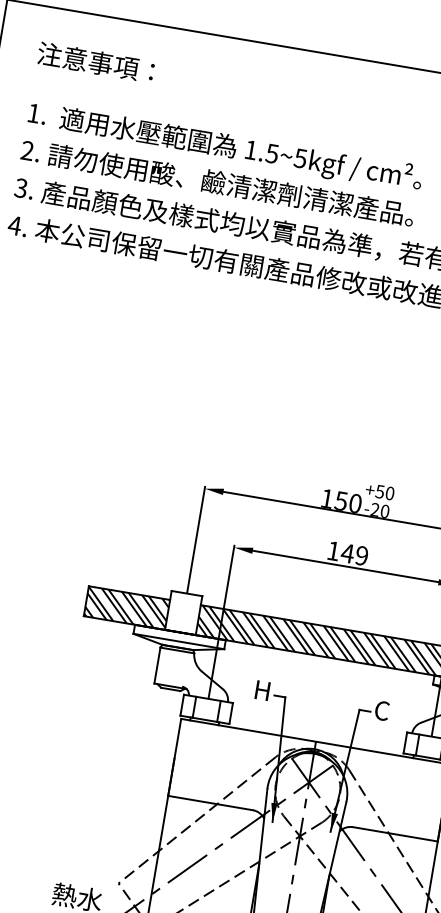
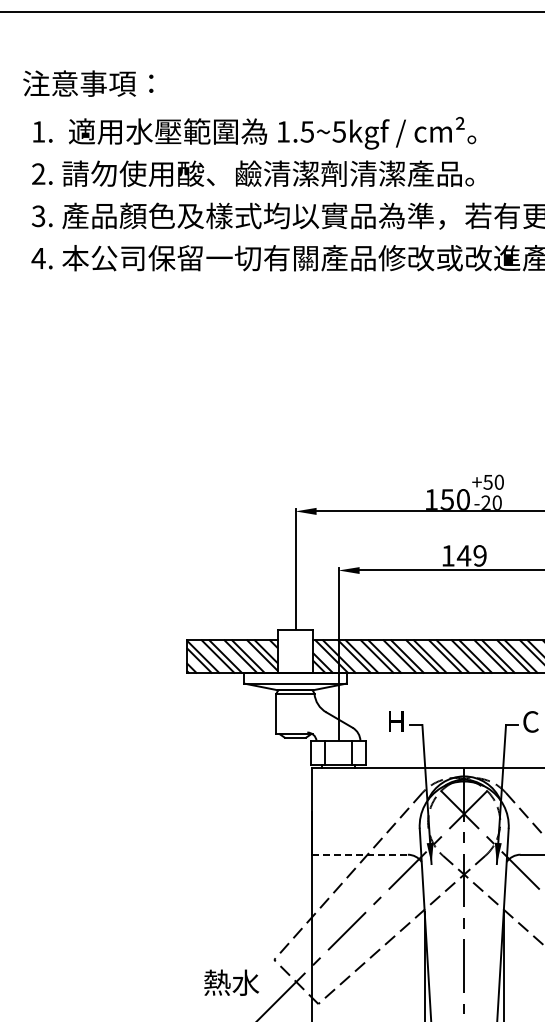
text: (96, 62) -> (88, 83), moved
line: (210, 802) -> (360, 854), solid -> dashed

